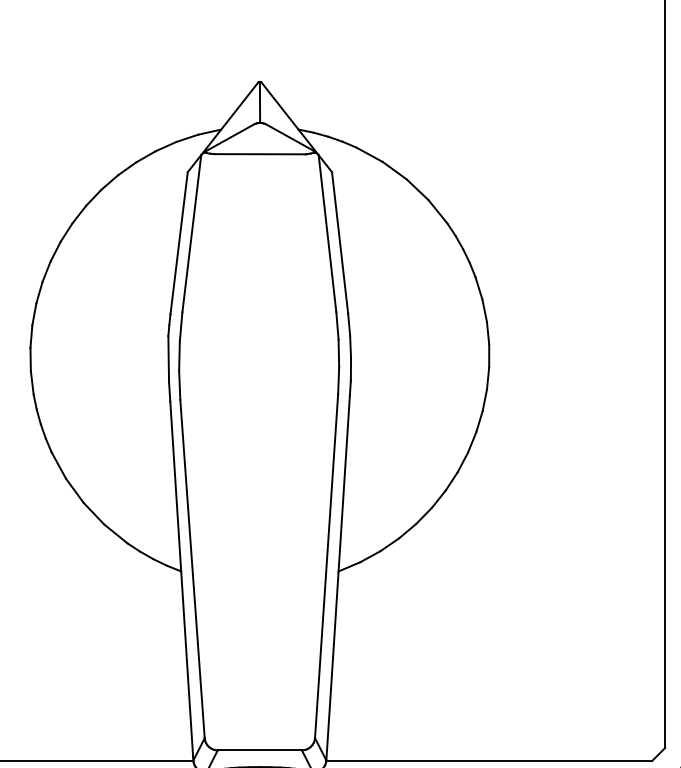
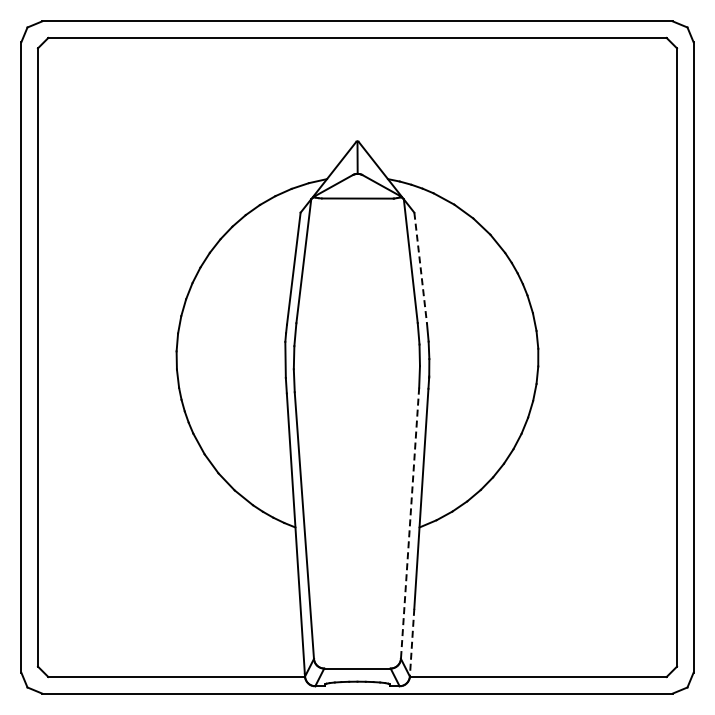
line: (339, 242) -> (420, 268), solid -> dashed
line: (327, 566) -> (410, 523), solid -> dashed
line: (329, 717) -> (412, 642), solid -> dashed

